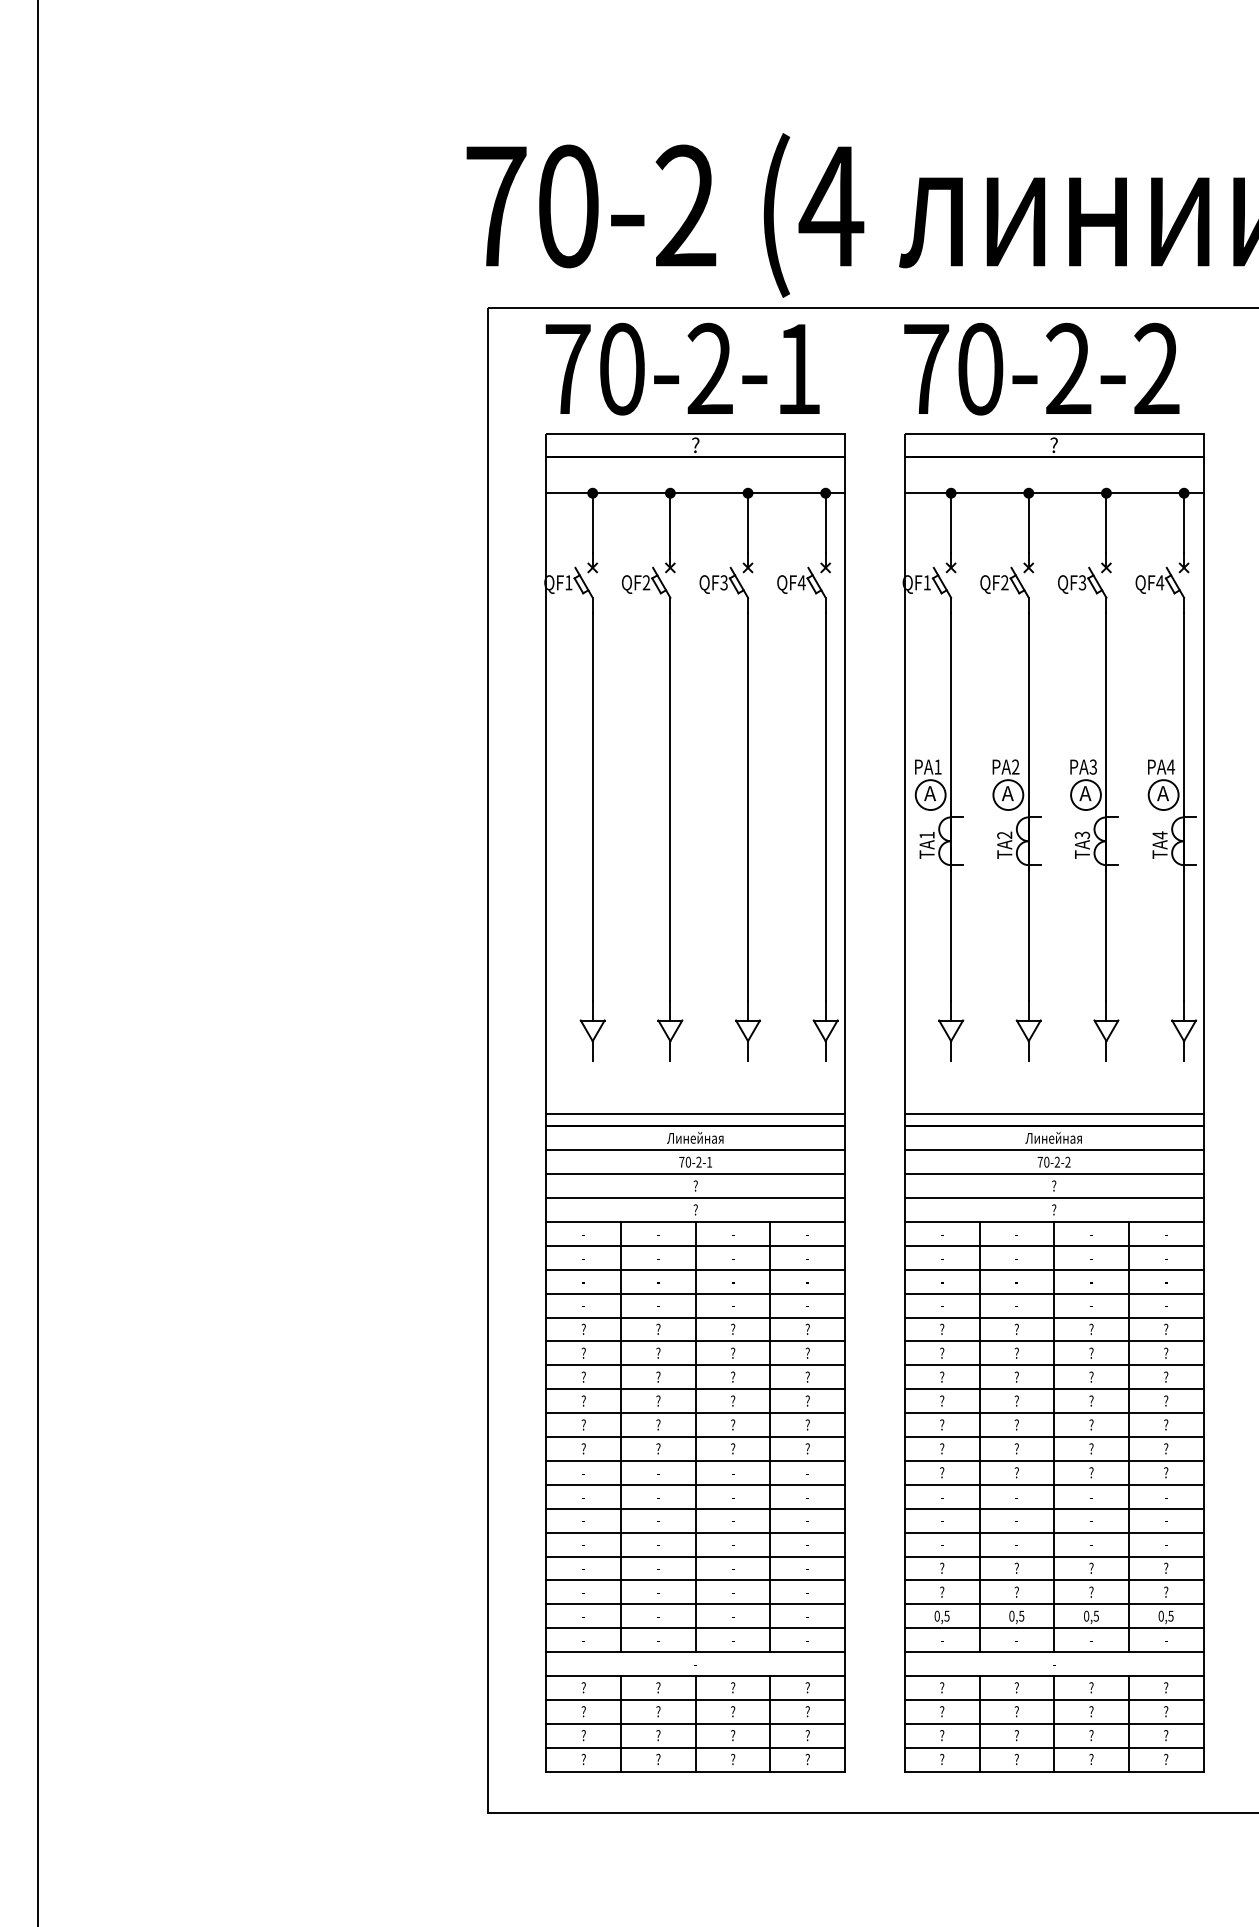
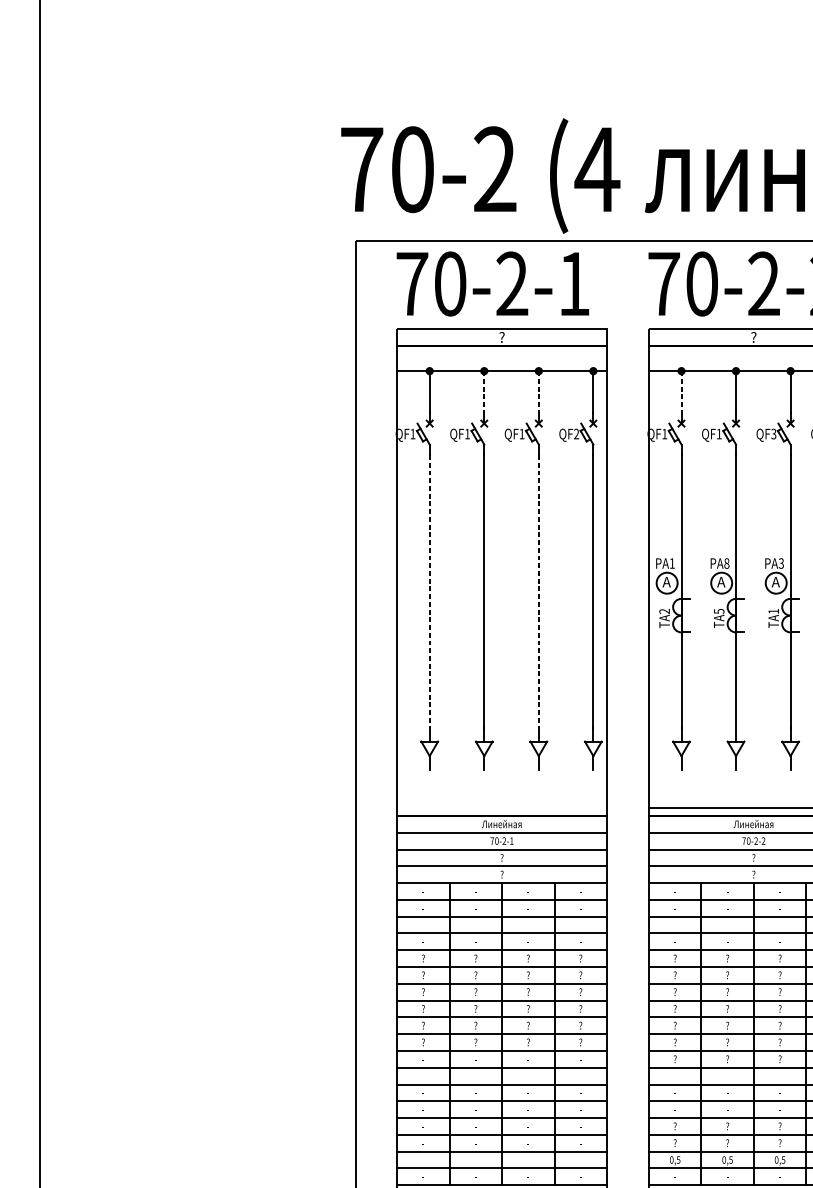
line: (670, 523) -> (484, 392), solid -> dashed
line: (748, 523) -> (539, 392), solid -> dashed
line: (951, 523) -> (681, 392), solid -> dashed
text: (646, 582) -> (467, 433), QF2 -> QF1
text: (723, 582) -> (521, 433), QF3 -> QF1
text: (801, 582) -> (576, 433), QF4 -> QF2
text: (1004, 582) -> (718, 433), QF2 -> QF1
text: (1015, 766) -> (726, 563), PA2 -> PA8
line: (592, 807) -> (429, 591), solid -> dashed
line: (748, 807) -> (539, 591), solid -> dashed
text: (926, 834) -> (664, 610), TA1 -> TA2
text: (1004, 835) -> (718, 611), TA2 -> TA5
text: (1082, 835) -> (773, 611), TA3 -> TA1
line: (695, 1114) -> (501, 807), removed

